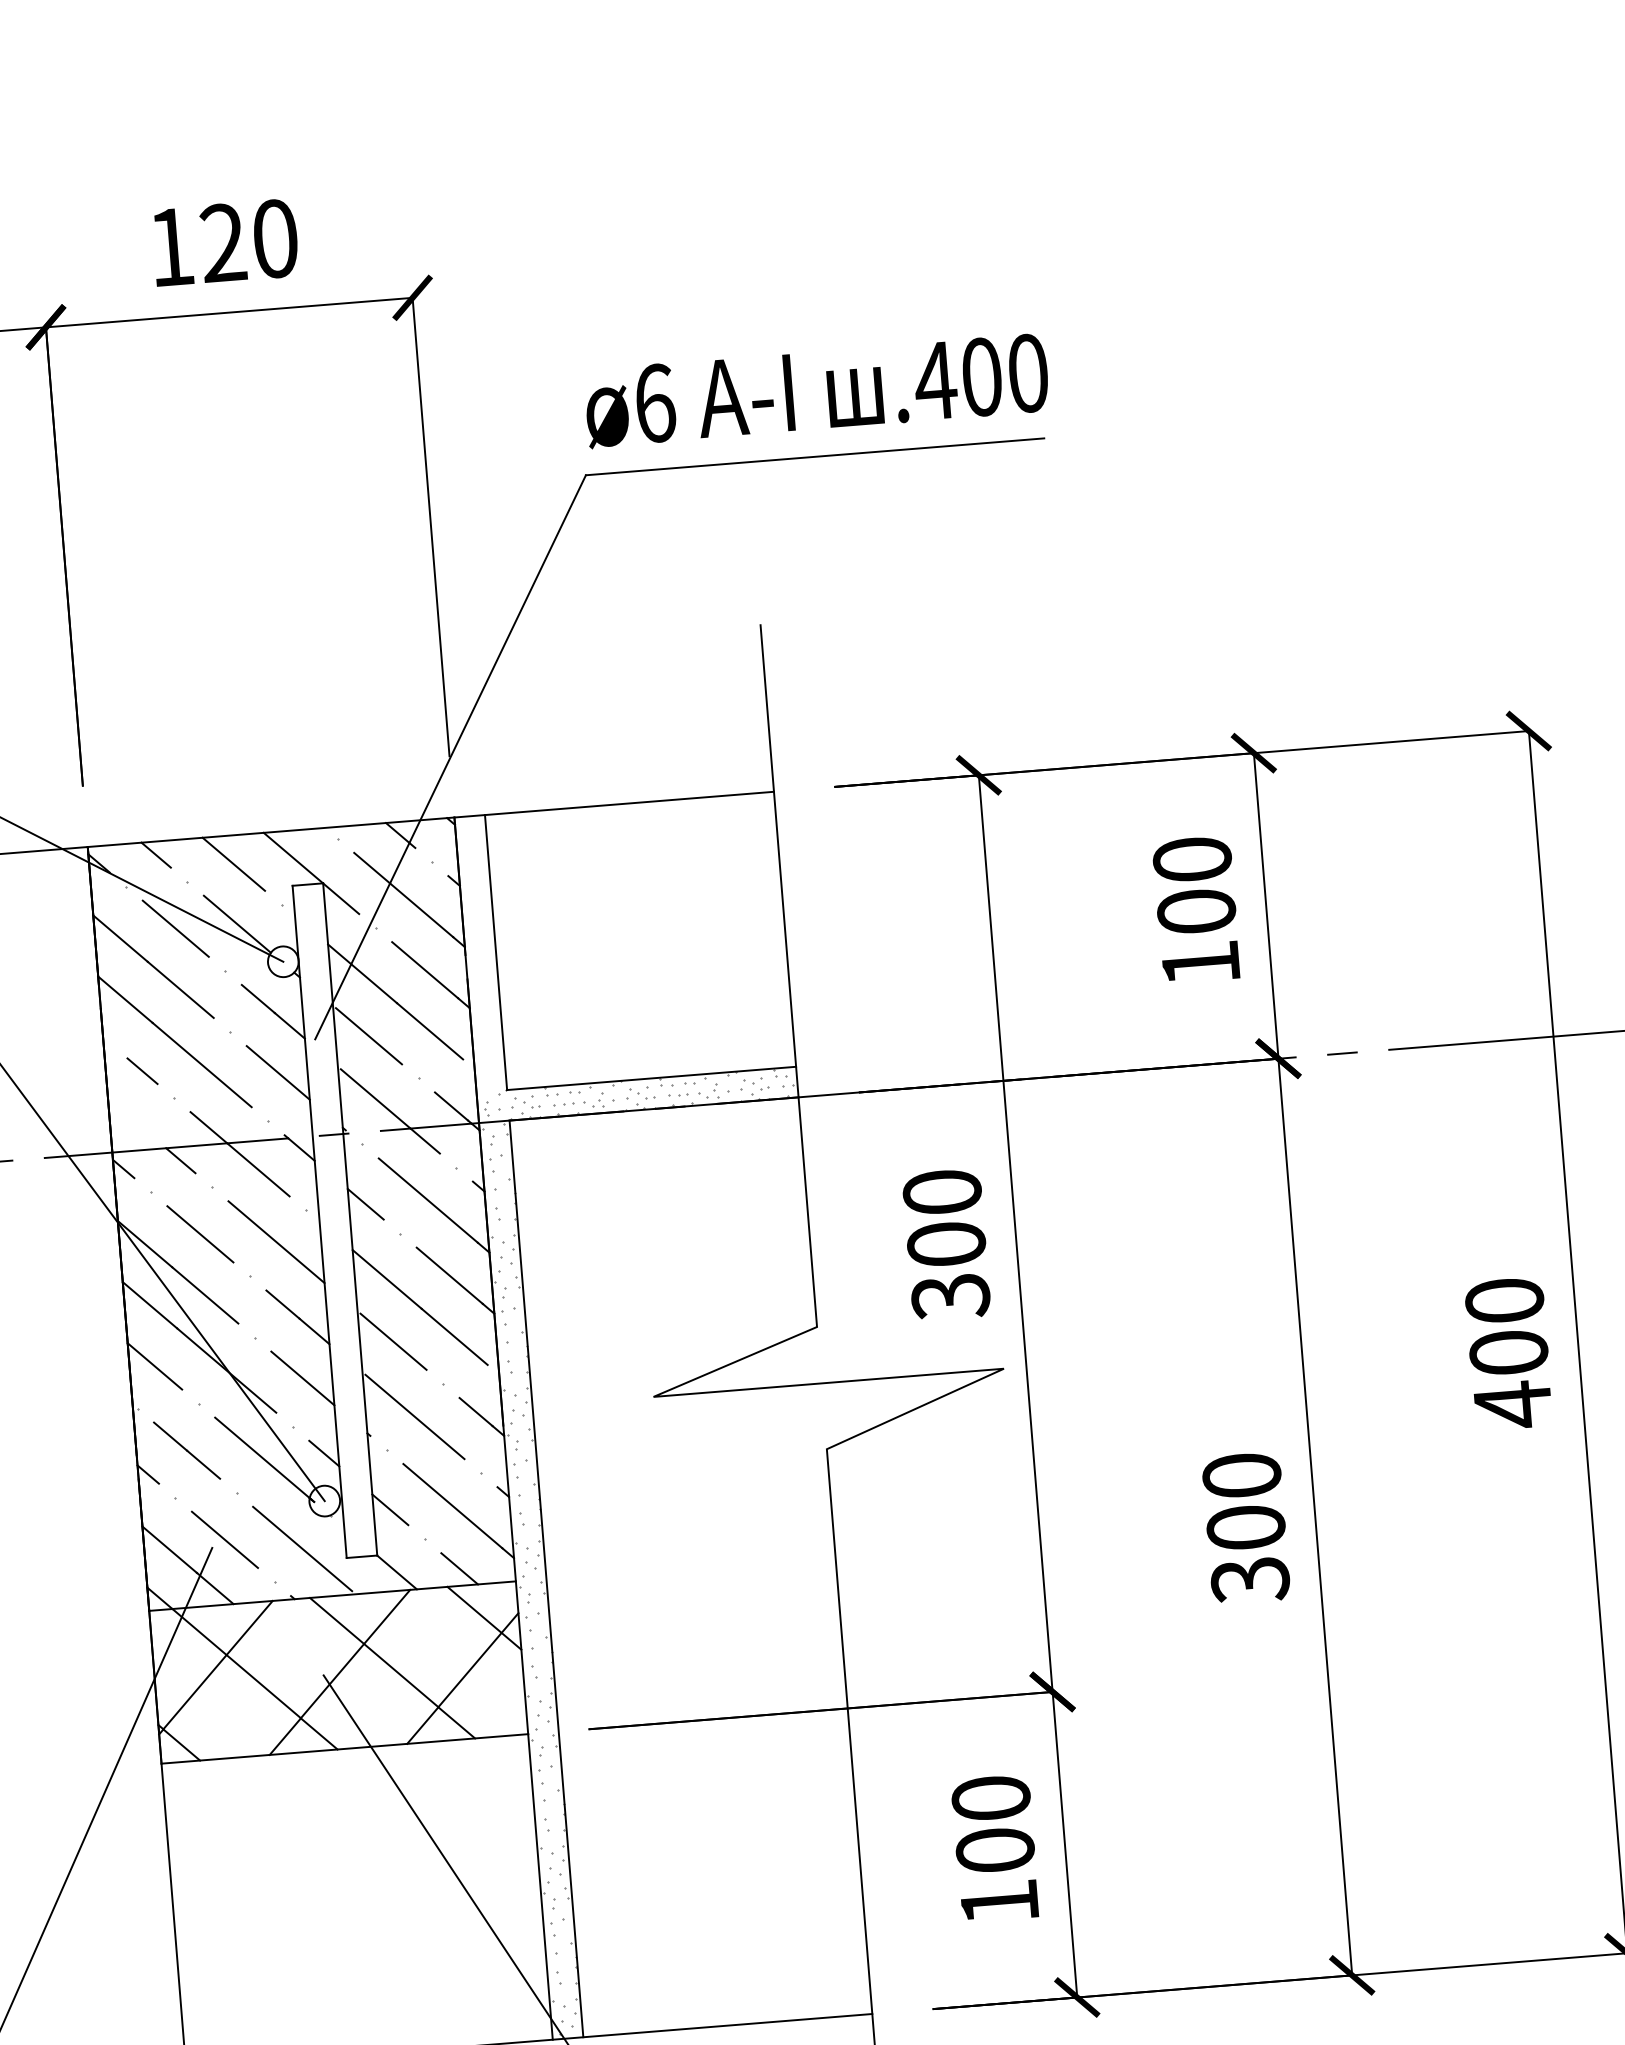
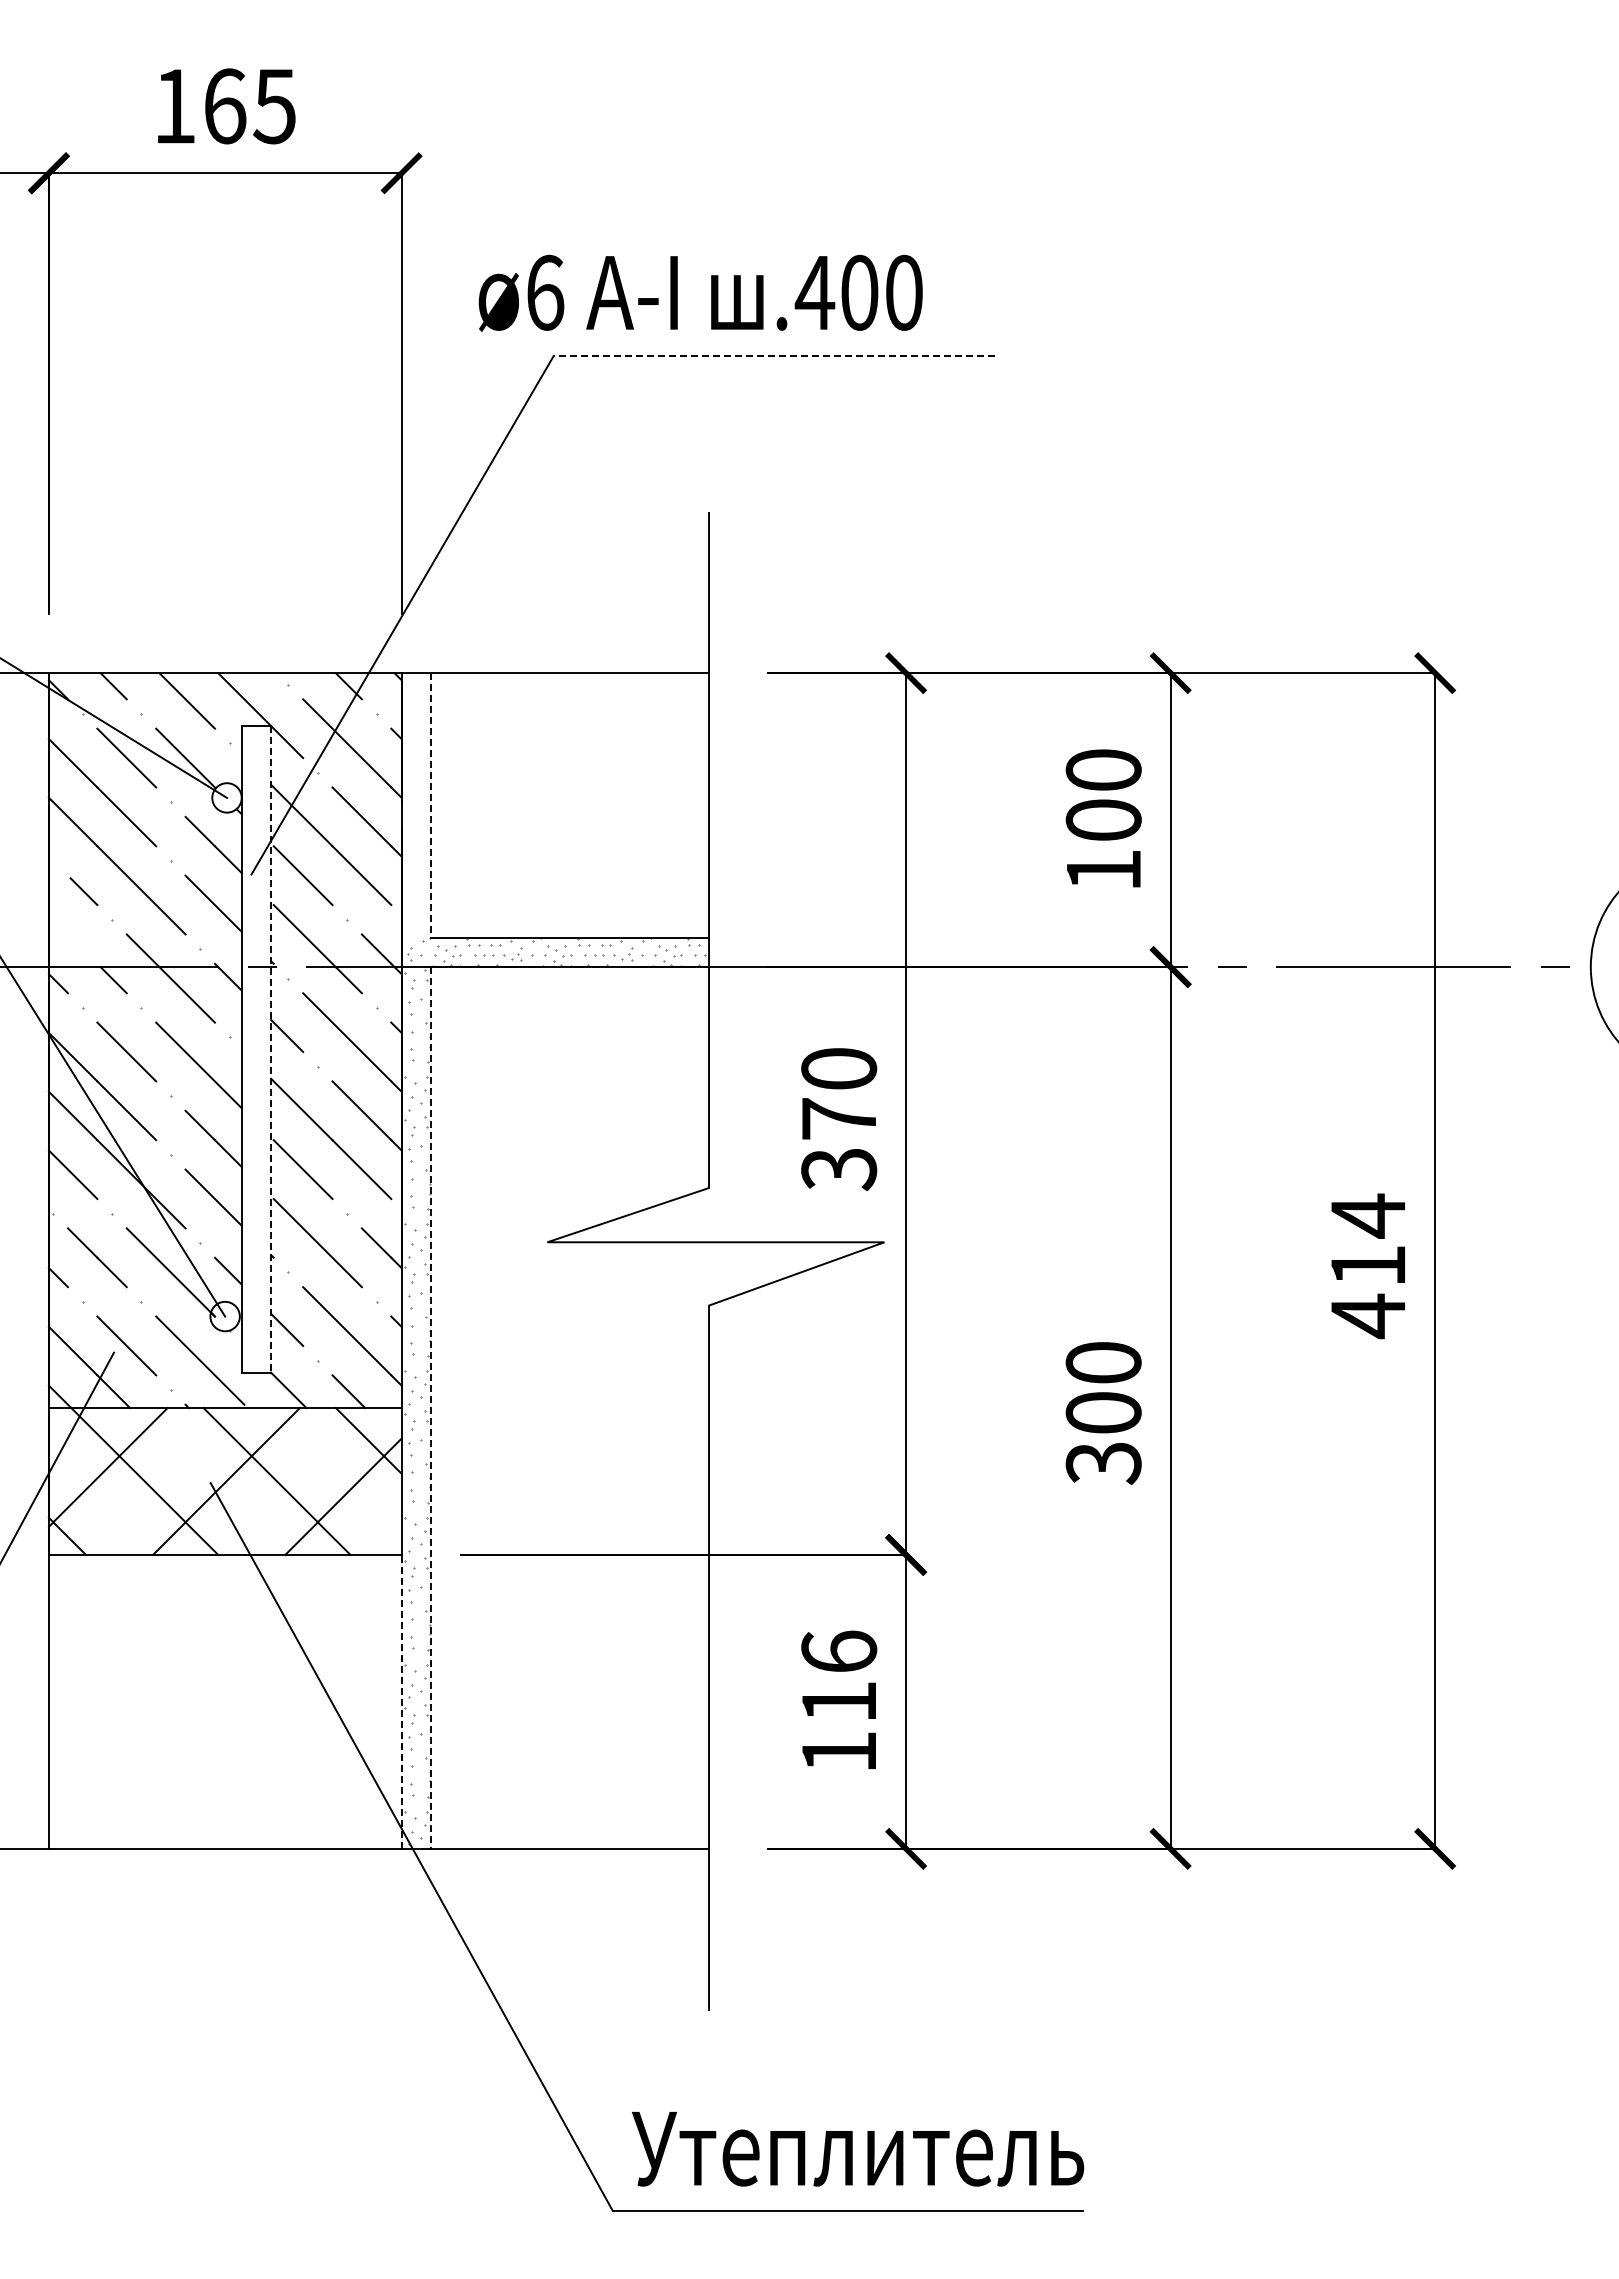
text: (248, 241) -> (249, 106), 120 -> 165
text: (816, 390) -> (700, 292), moved
line: (814, 457) -> (773, 356), solid -> dashed
line: (496, 952) -> (431, 805), solid -> dashed
line: (350, 1219) -> (271, 1049), solid -> dashed
text: (946, 1243) -> (839, 1118), 300 -> 370
text: (1506, 1325) -> (1368, 1239), 400 -> 414
line: (546, 1579) -> (431, 1408), solid -> dashed
text: (993, 1823) -> (839, 1676), 100 -> 116
line: (540, 1886) -> (401, 1701), solid -> dashed

